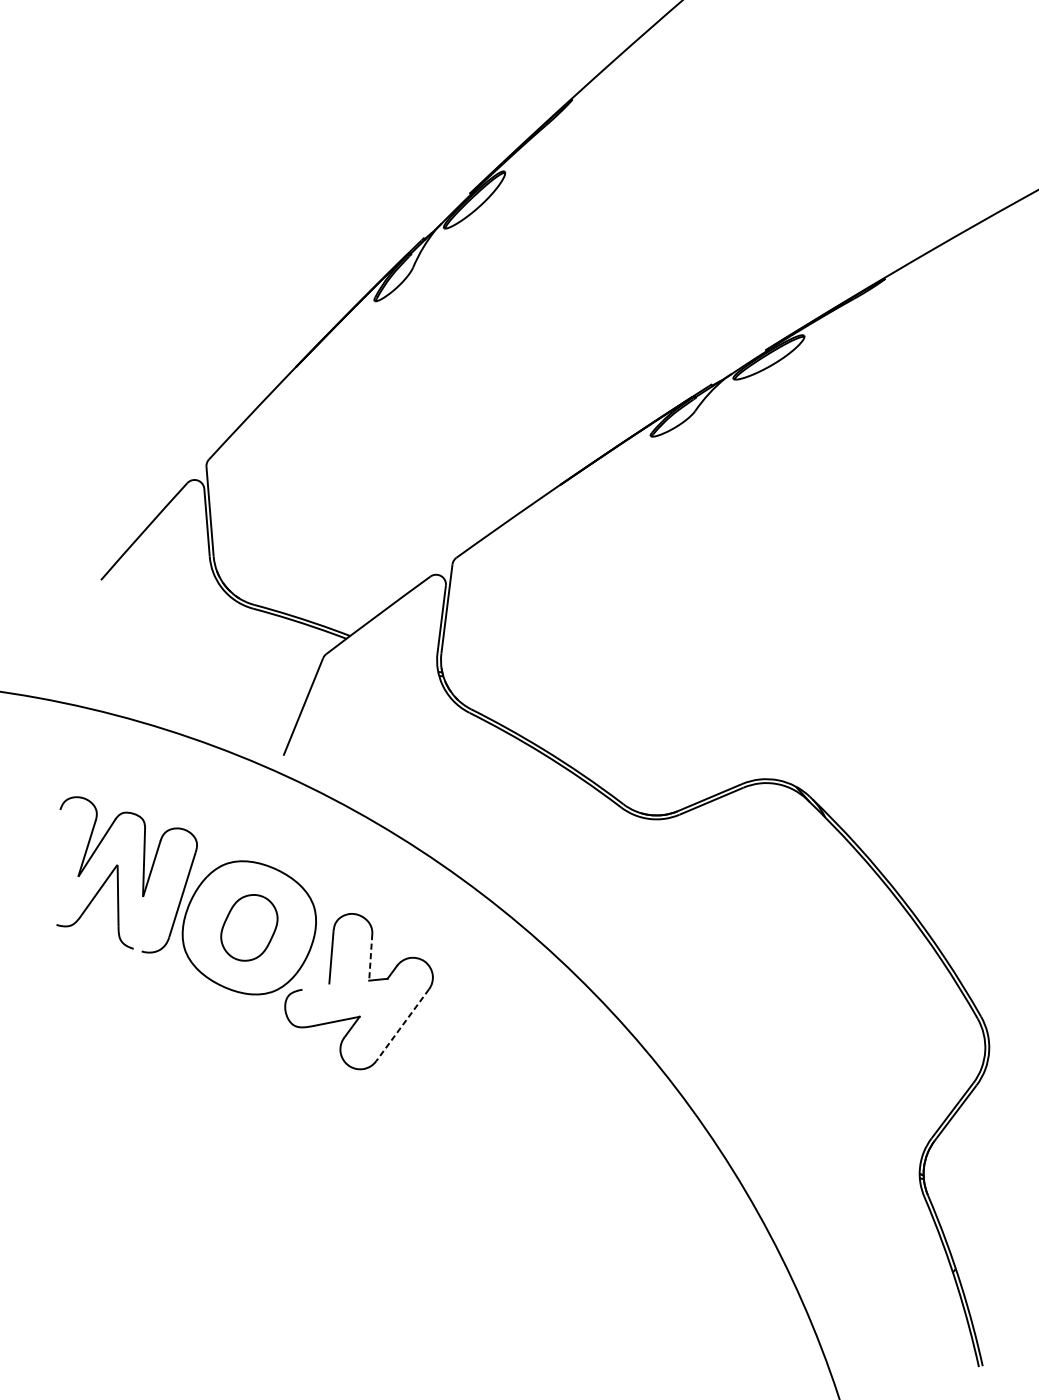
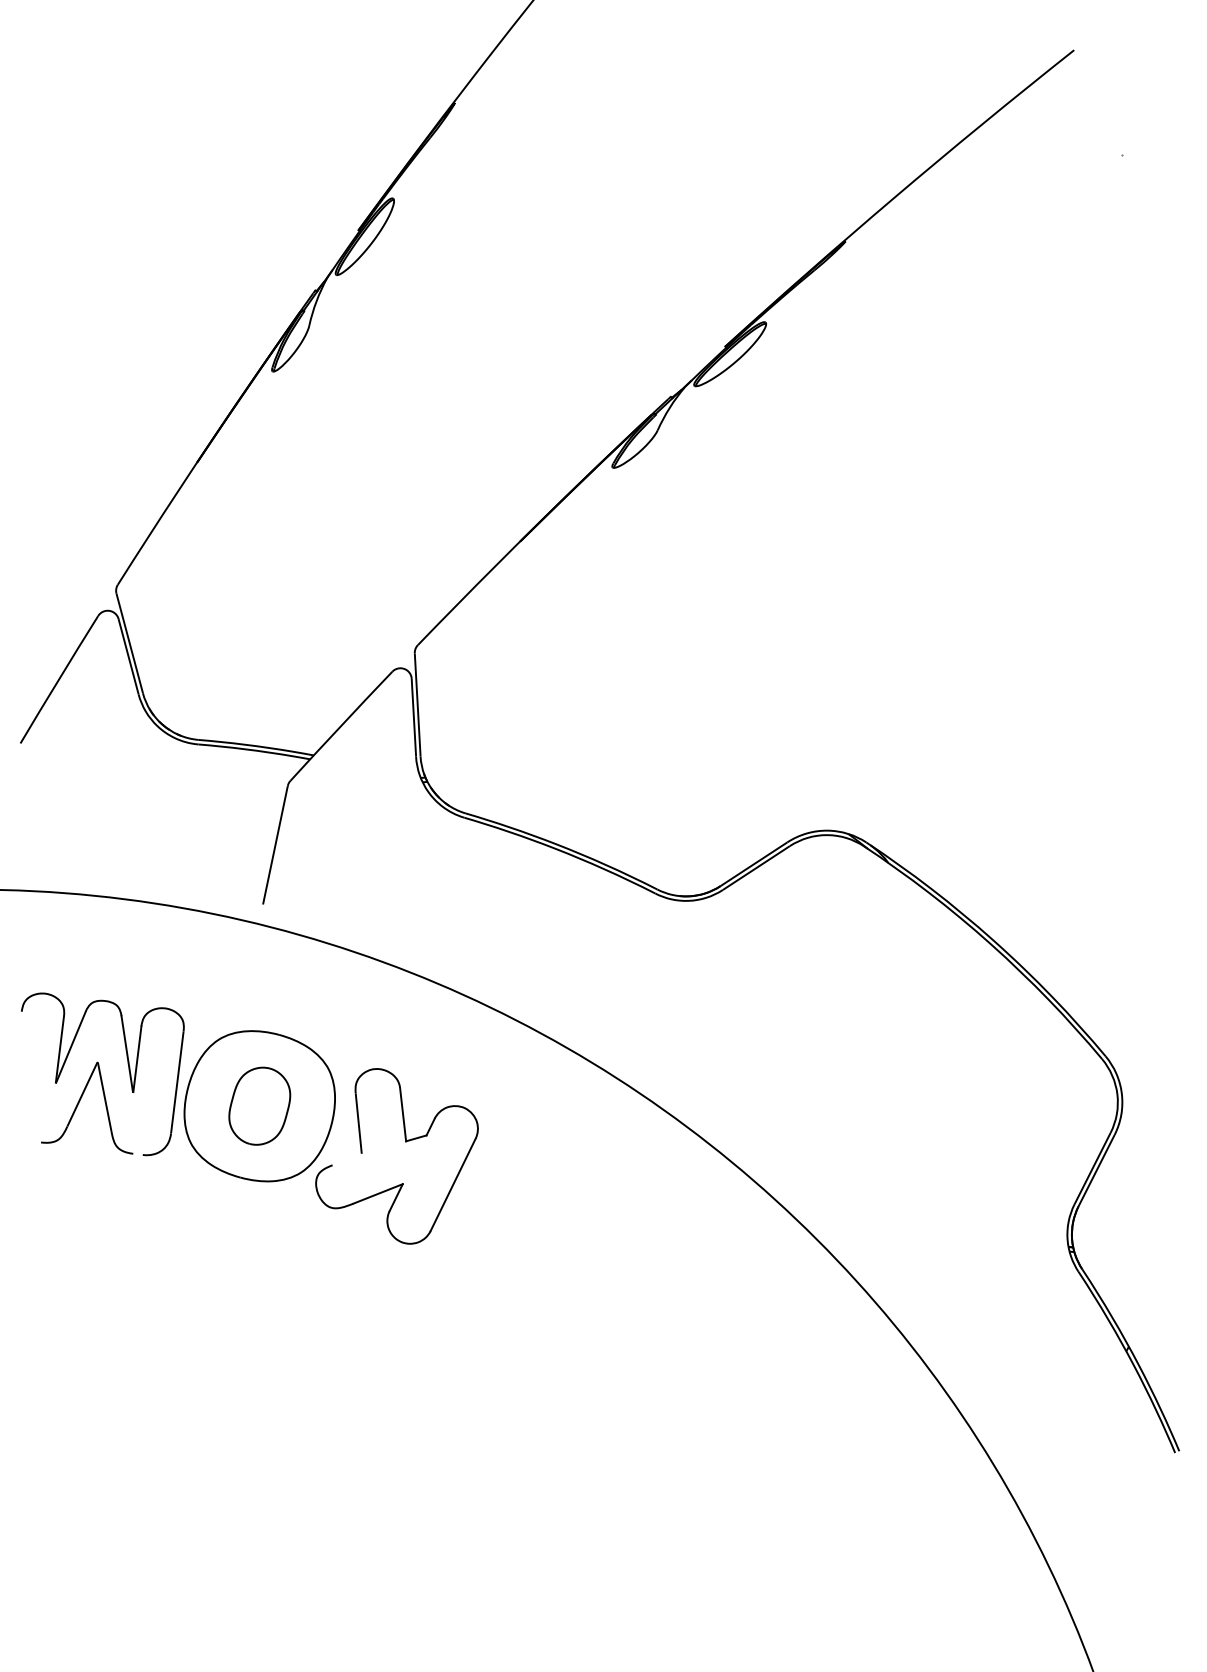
line: (371, 957) -> (403, 1114), dashed -> solid
line: (402, 1025) -> (452, 1185), dashed -> solid

